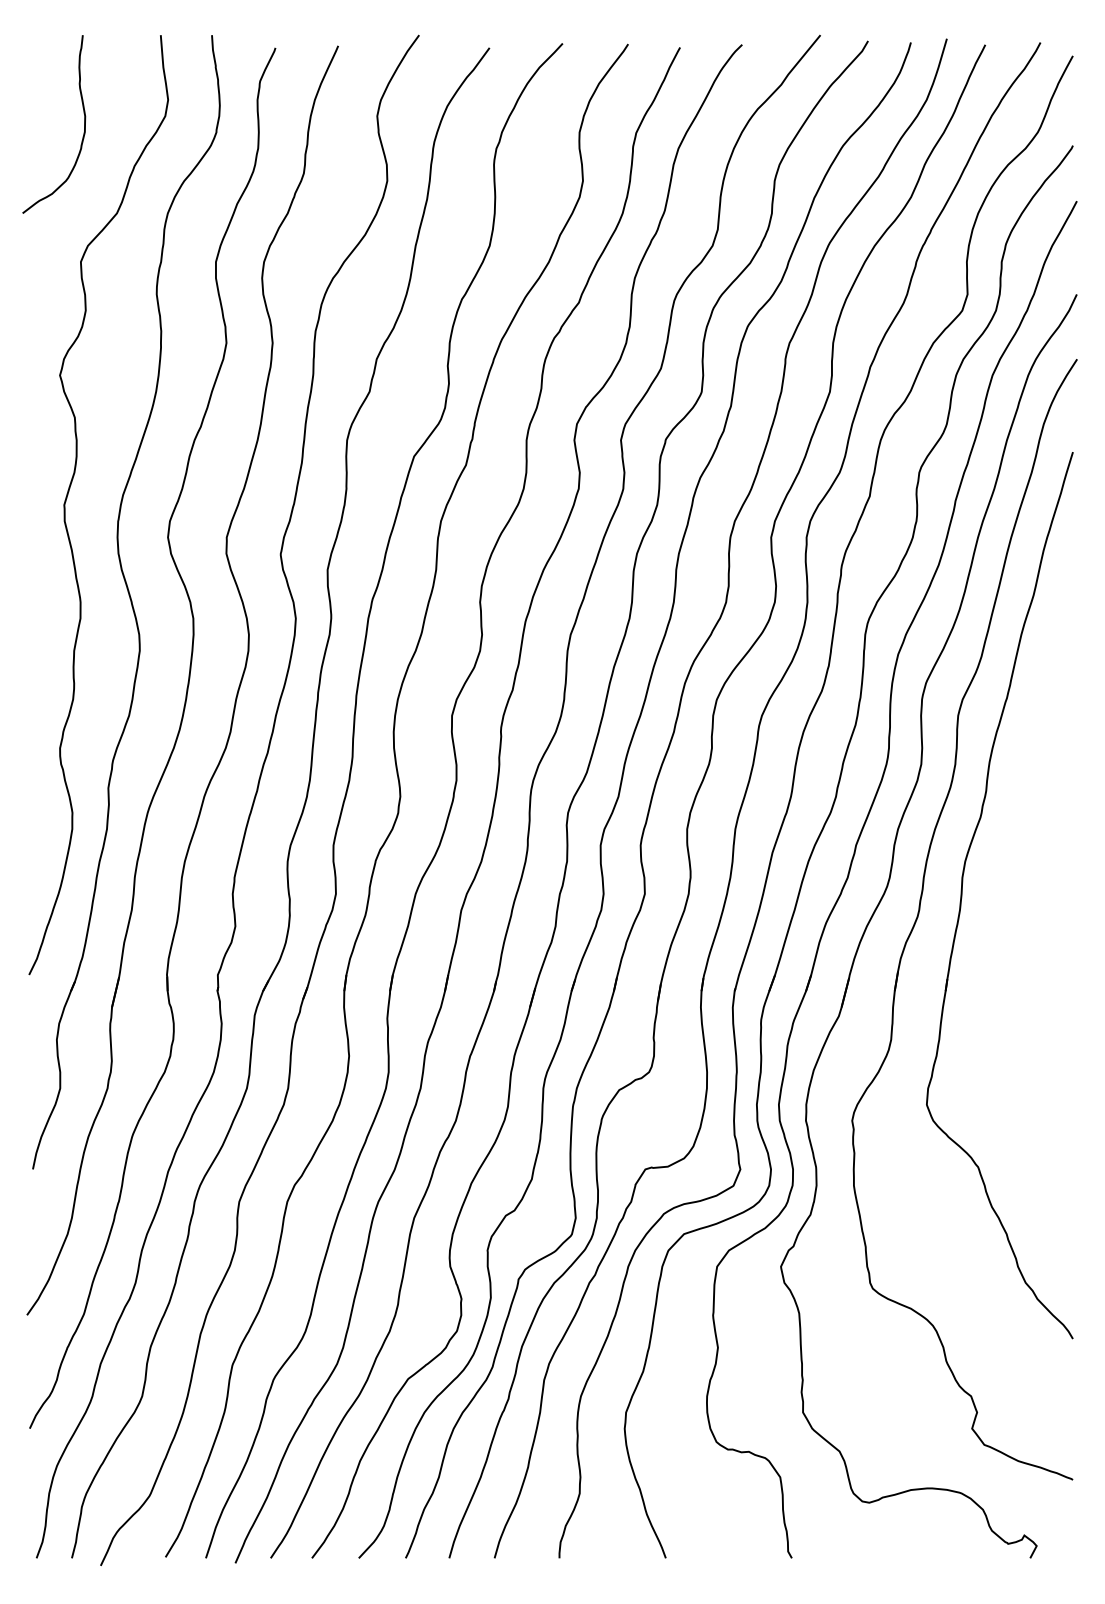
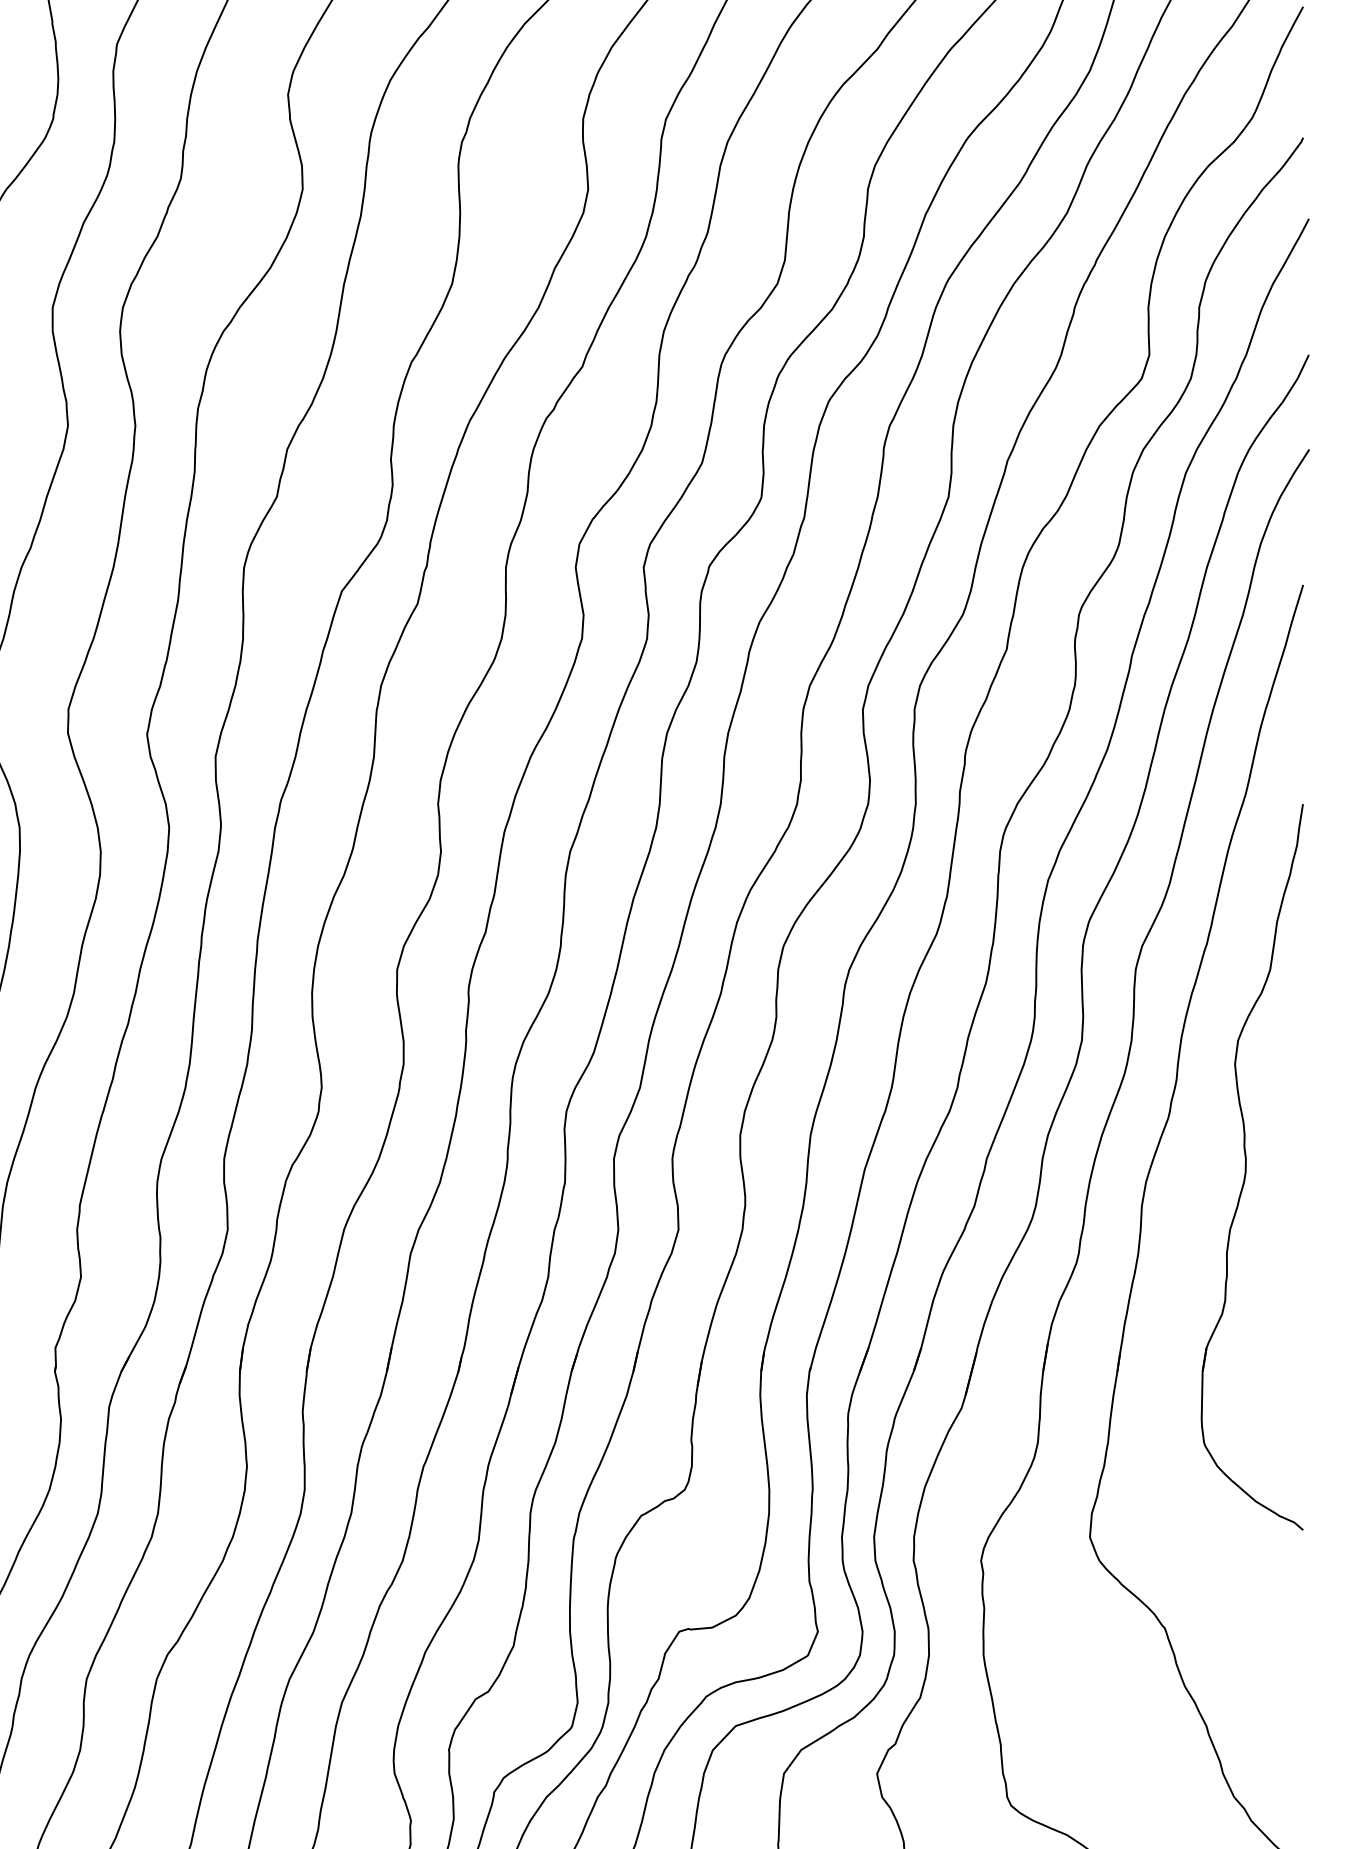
part: (1037, 851) -> (1251, 1167), added

